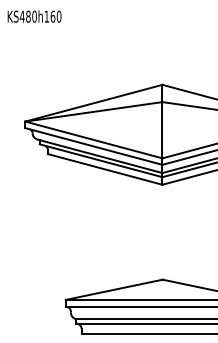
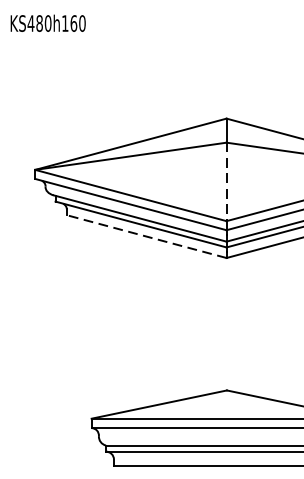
line: (162, 130) -> (226, 182), solid -> dashed
line: (104, 169) -> (145, 236), solid -> dashed

